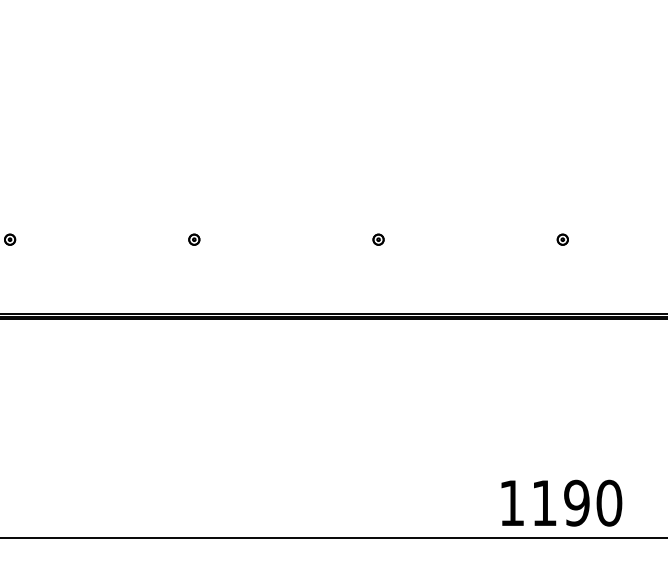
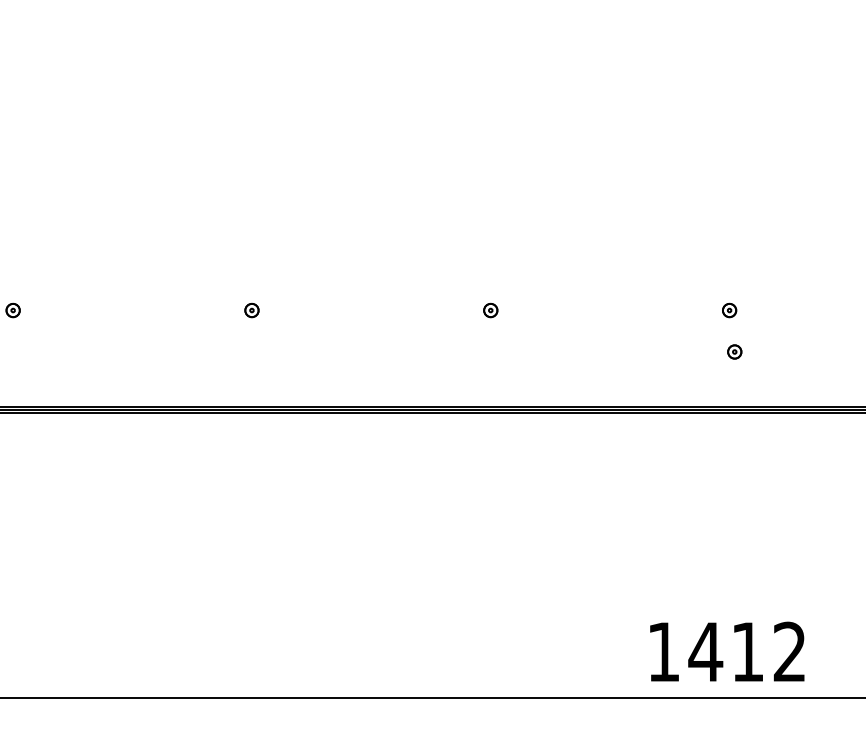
part: (566, 271) -> (734, 351), added
text: (576, 502) -> (747, 651), 1190 -> 1412

